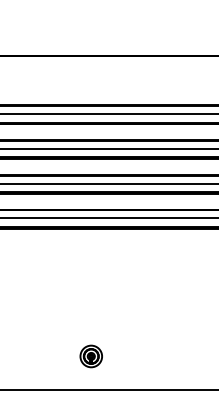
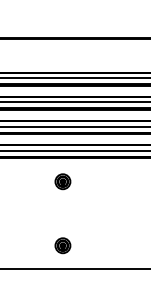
part: (90, 263) -> (62, 181), added

